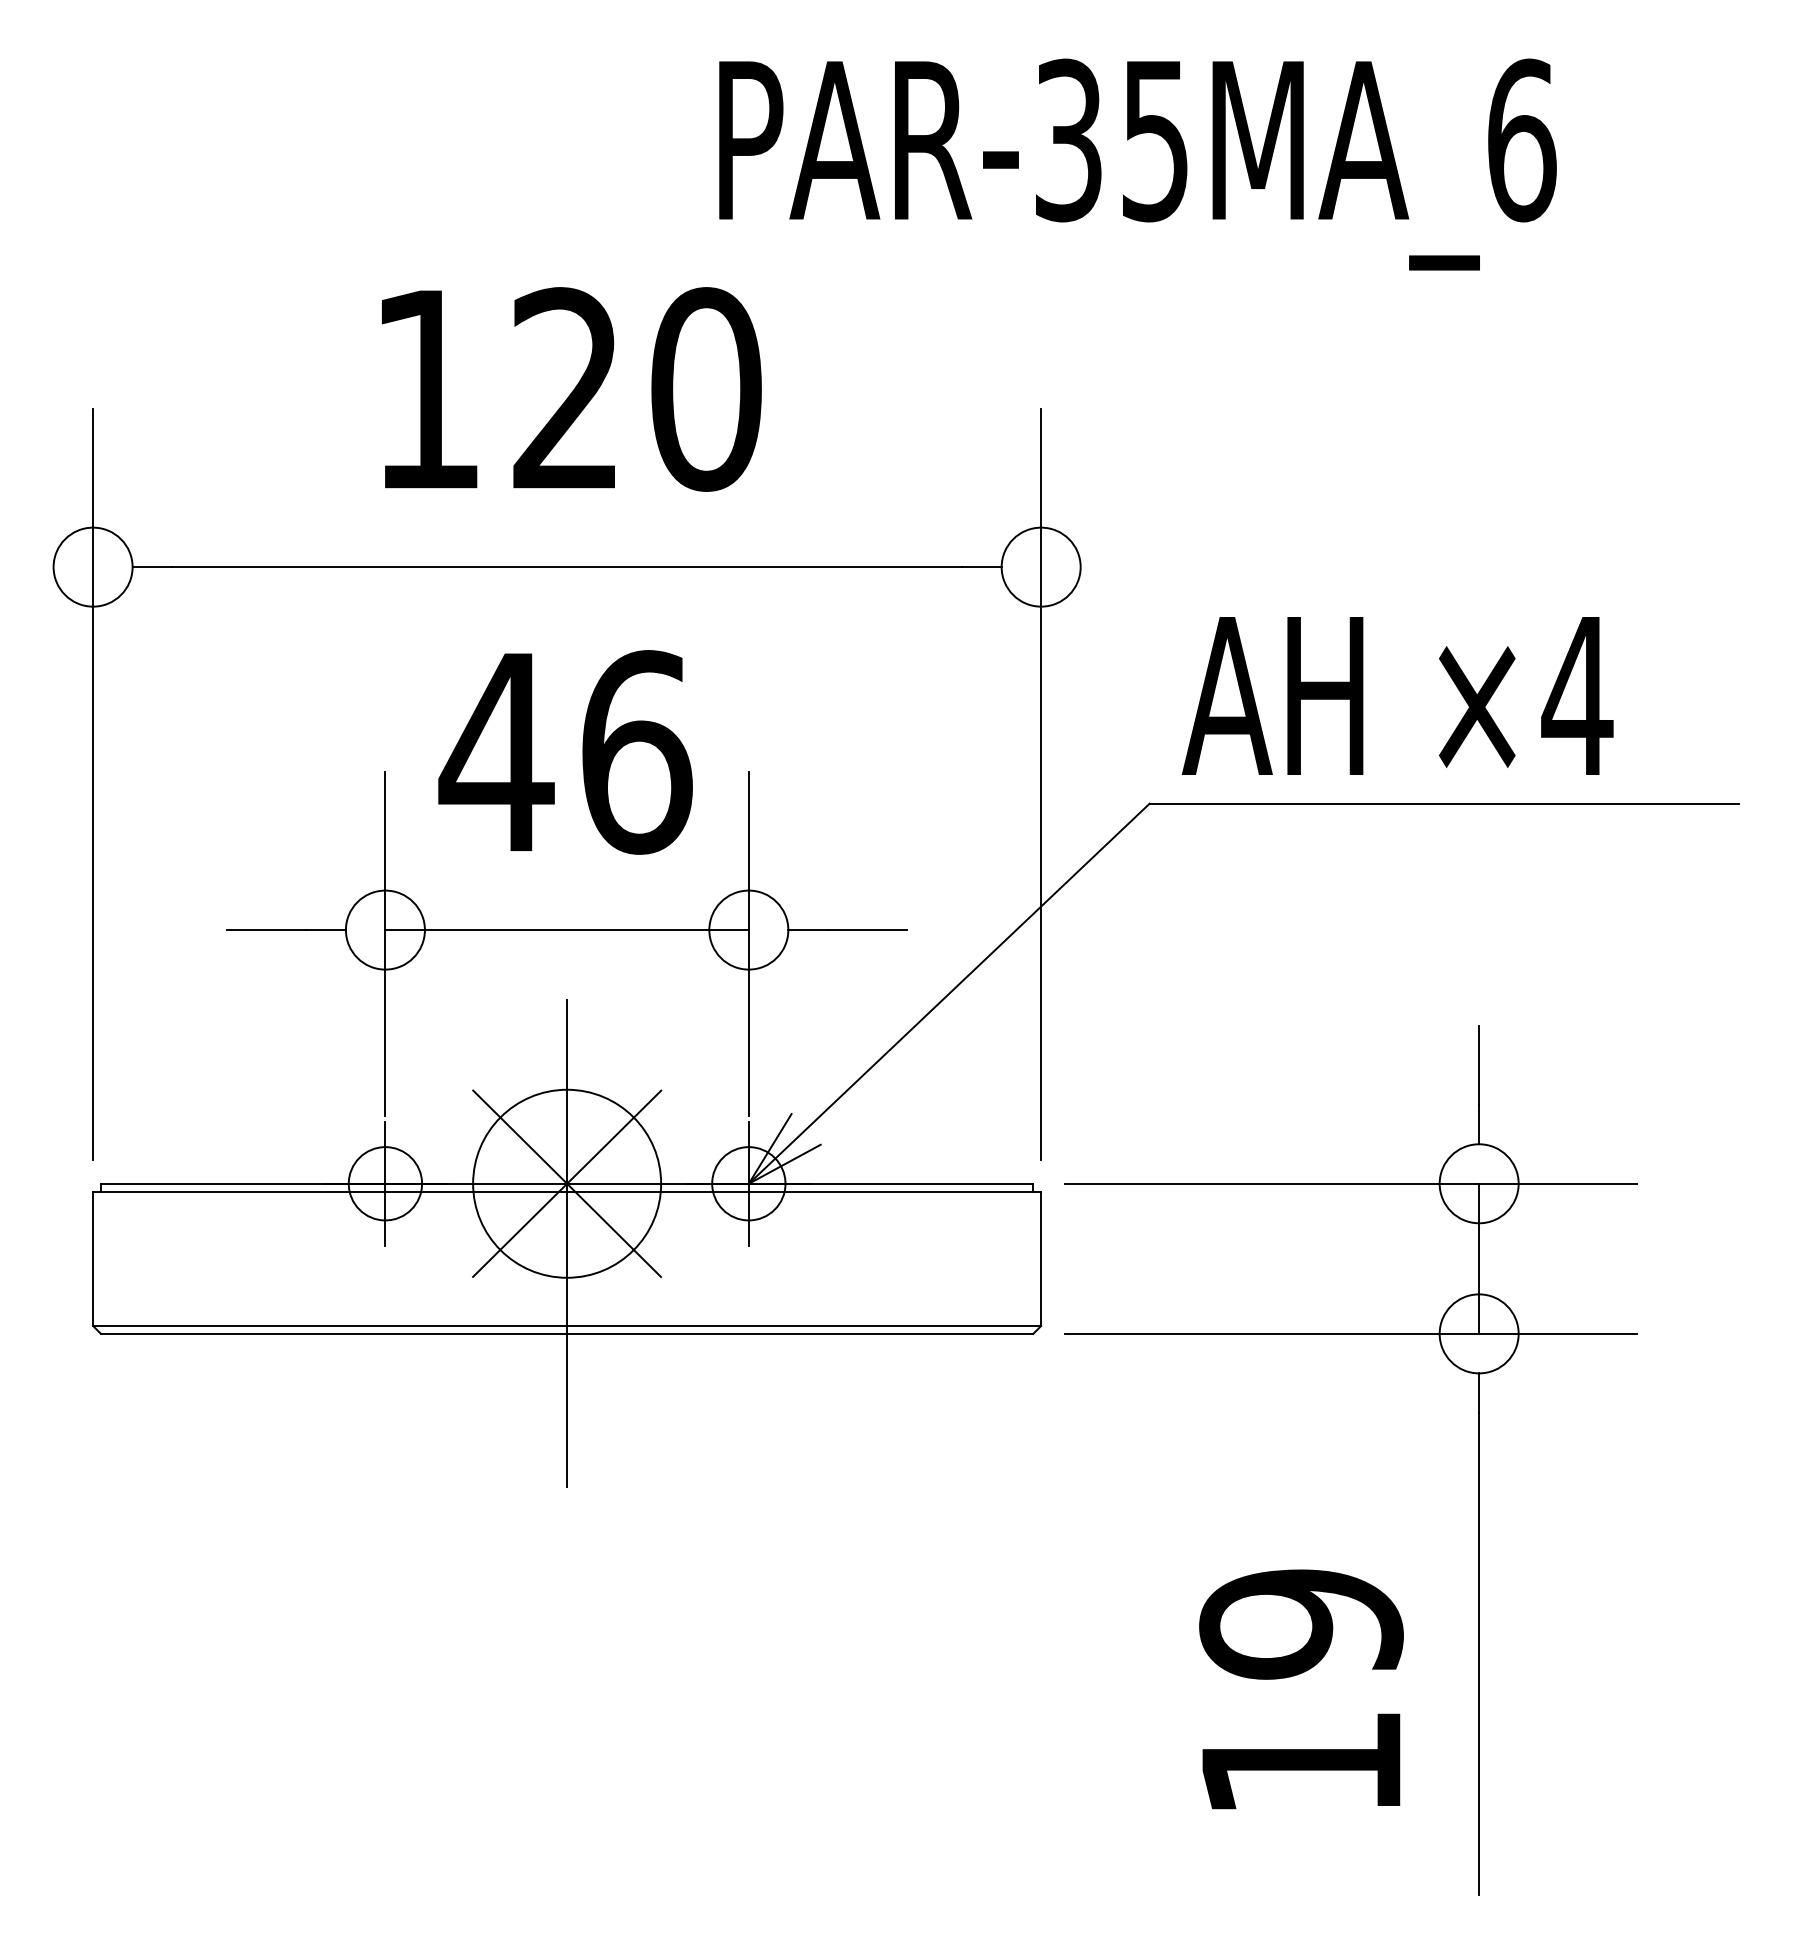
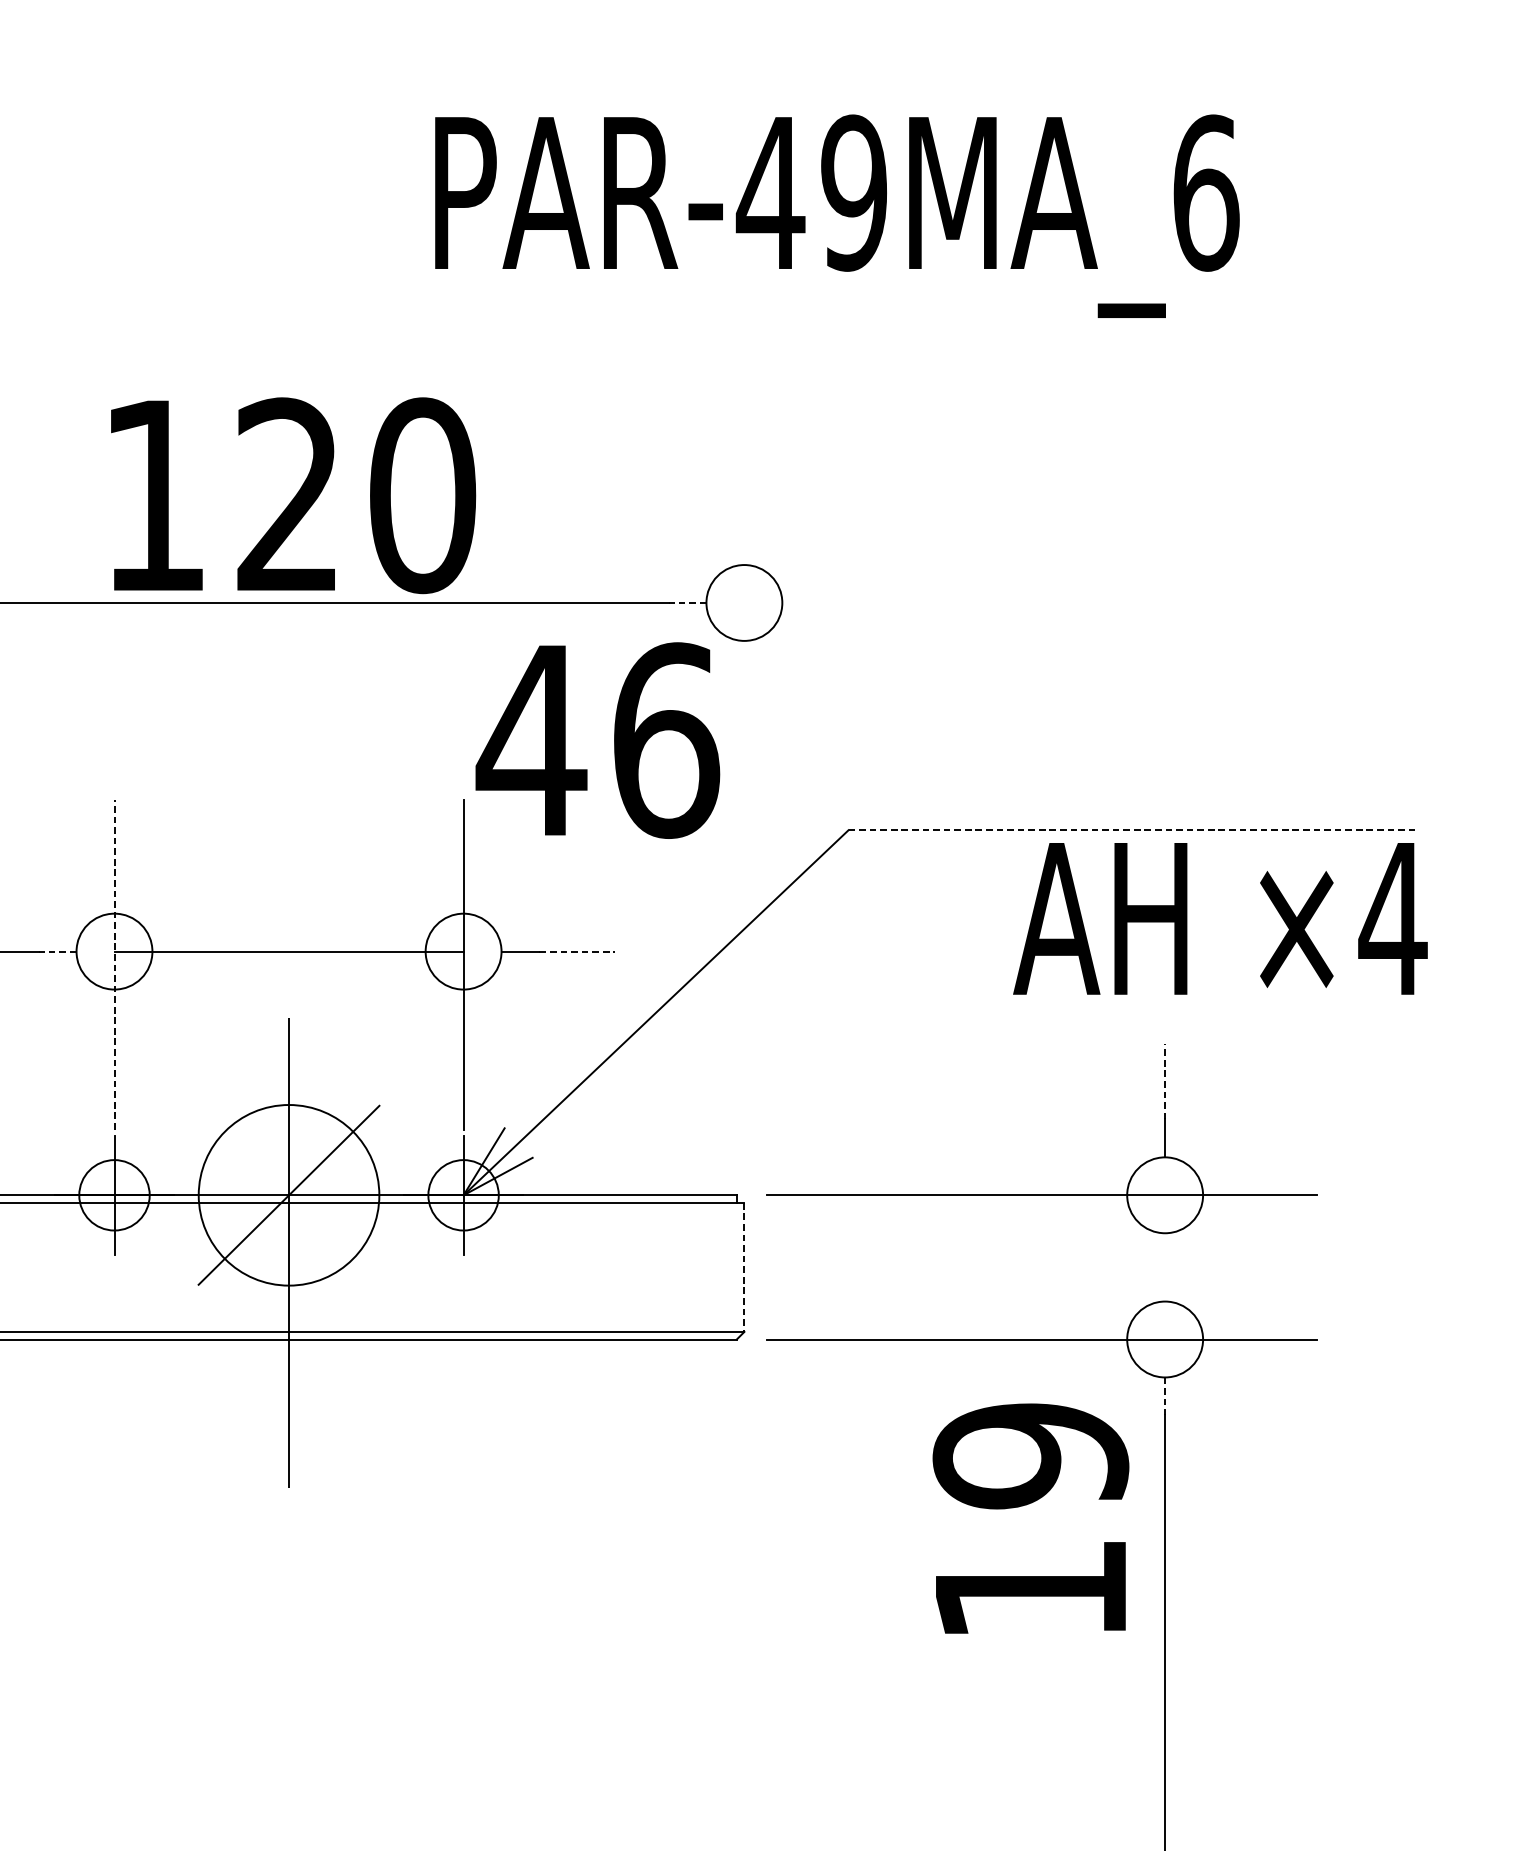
text: (1110, 140) -> (811, 193), PAR-35MA_6 -> PAR-49MA_6
text: (571, 389) -> (293, 495), moved
line: (981, 567) -> (687, 603), solid -> dashed
text: (1397, 695) -> (1220, 918), moved
text: (565, 752) -> (597, 740), moved
line: (1041, 784) -> (744, 811), removed
line: (1444, 803) -> (1131, 830), solid -> dashed
line: (326, 930) -> (57, 952), solid -> dashed
line: (867, 930) -> (577, 952), solid -> dashed
line: (385, 943) -> (114, 964), solid -> dashed
line: (1479, 1065) -> (1165, 1081), solid -> dashed
line: (567, 1183) -> (289, 1195), removed
line: (1479, 1258) -> (1165, 1267), removed
line: (1041, 1259) -> (744, 1268), solid -> dashed
line: (1479, 1393) -> (1165, 1396), solid -> dashed
text: (1301, 1689) -> (1030, 1518), moved

